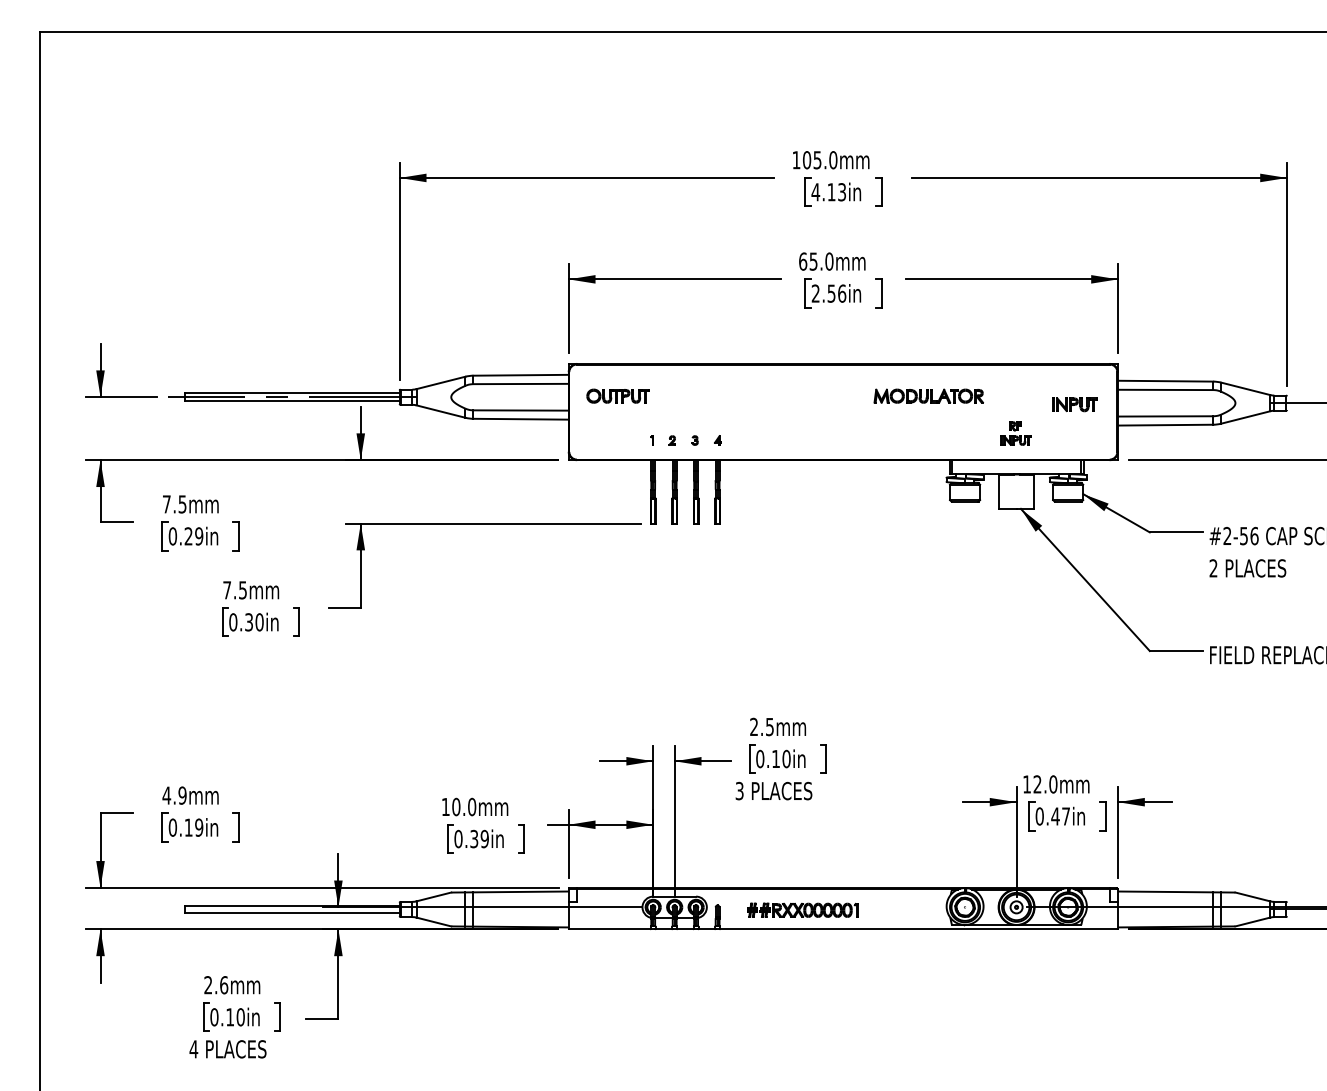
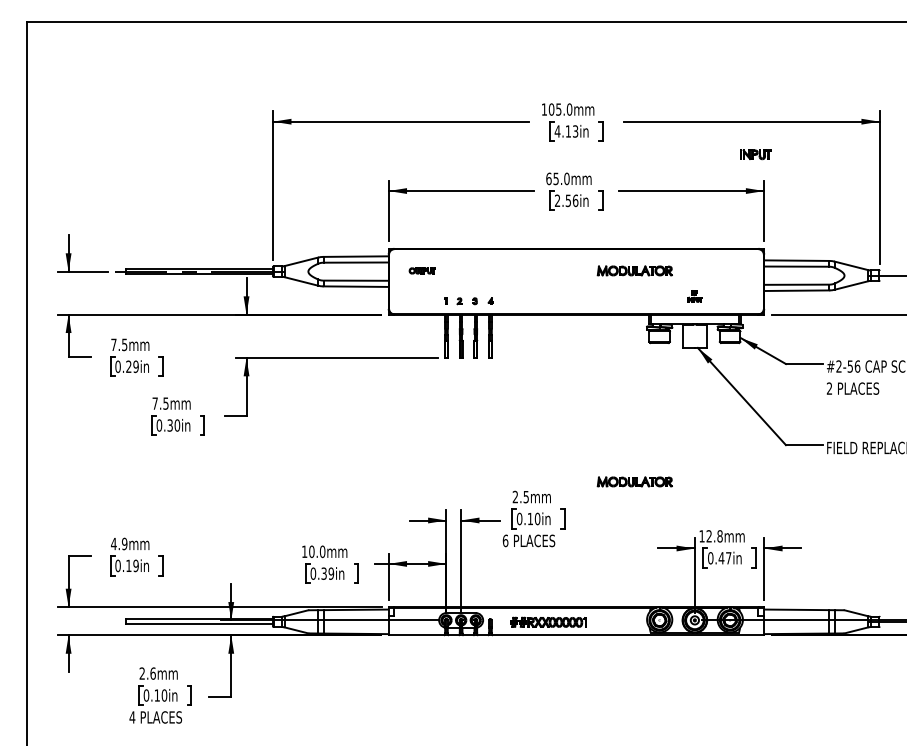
part: (616, 395) -> (421, 270), size x0.6
part: (1074, 404) -> (755, 154), moved
part: (1016, 433) -> (694, 296), size x0.7
part: (928, 704) -> (634, 481), added
text: (1052, 784) -> (719, 536), 12.0mm -> 12.8mm
text: (739, 790) -> (505, 540), 3 -> 6

